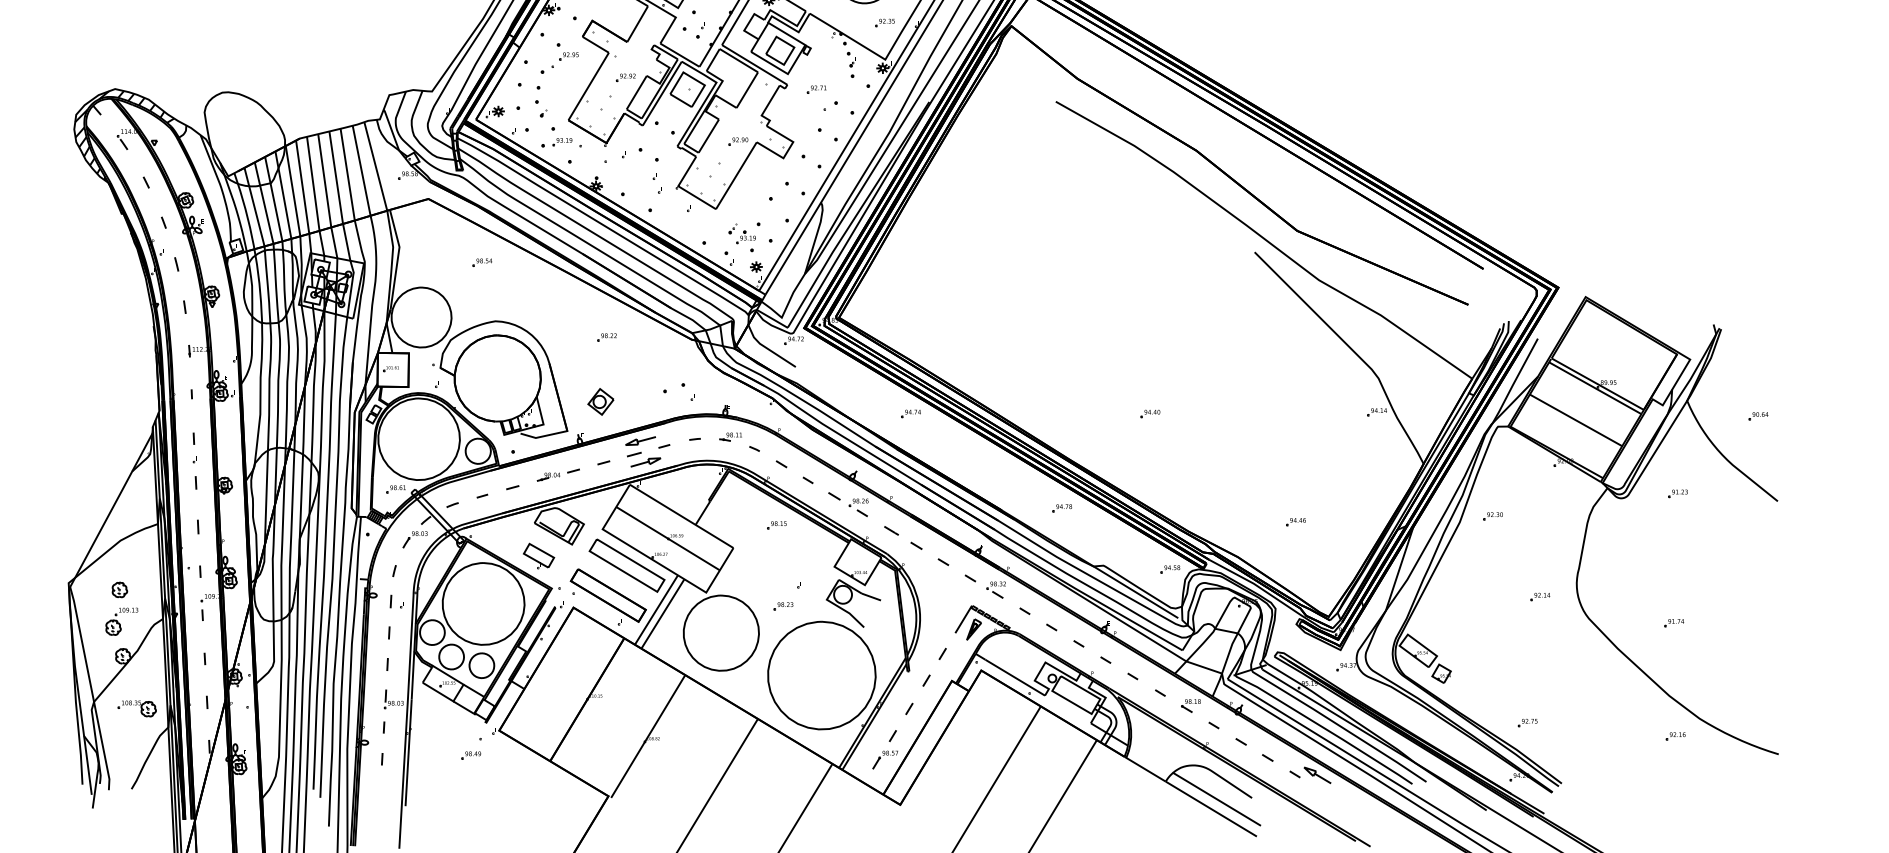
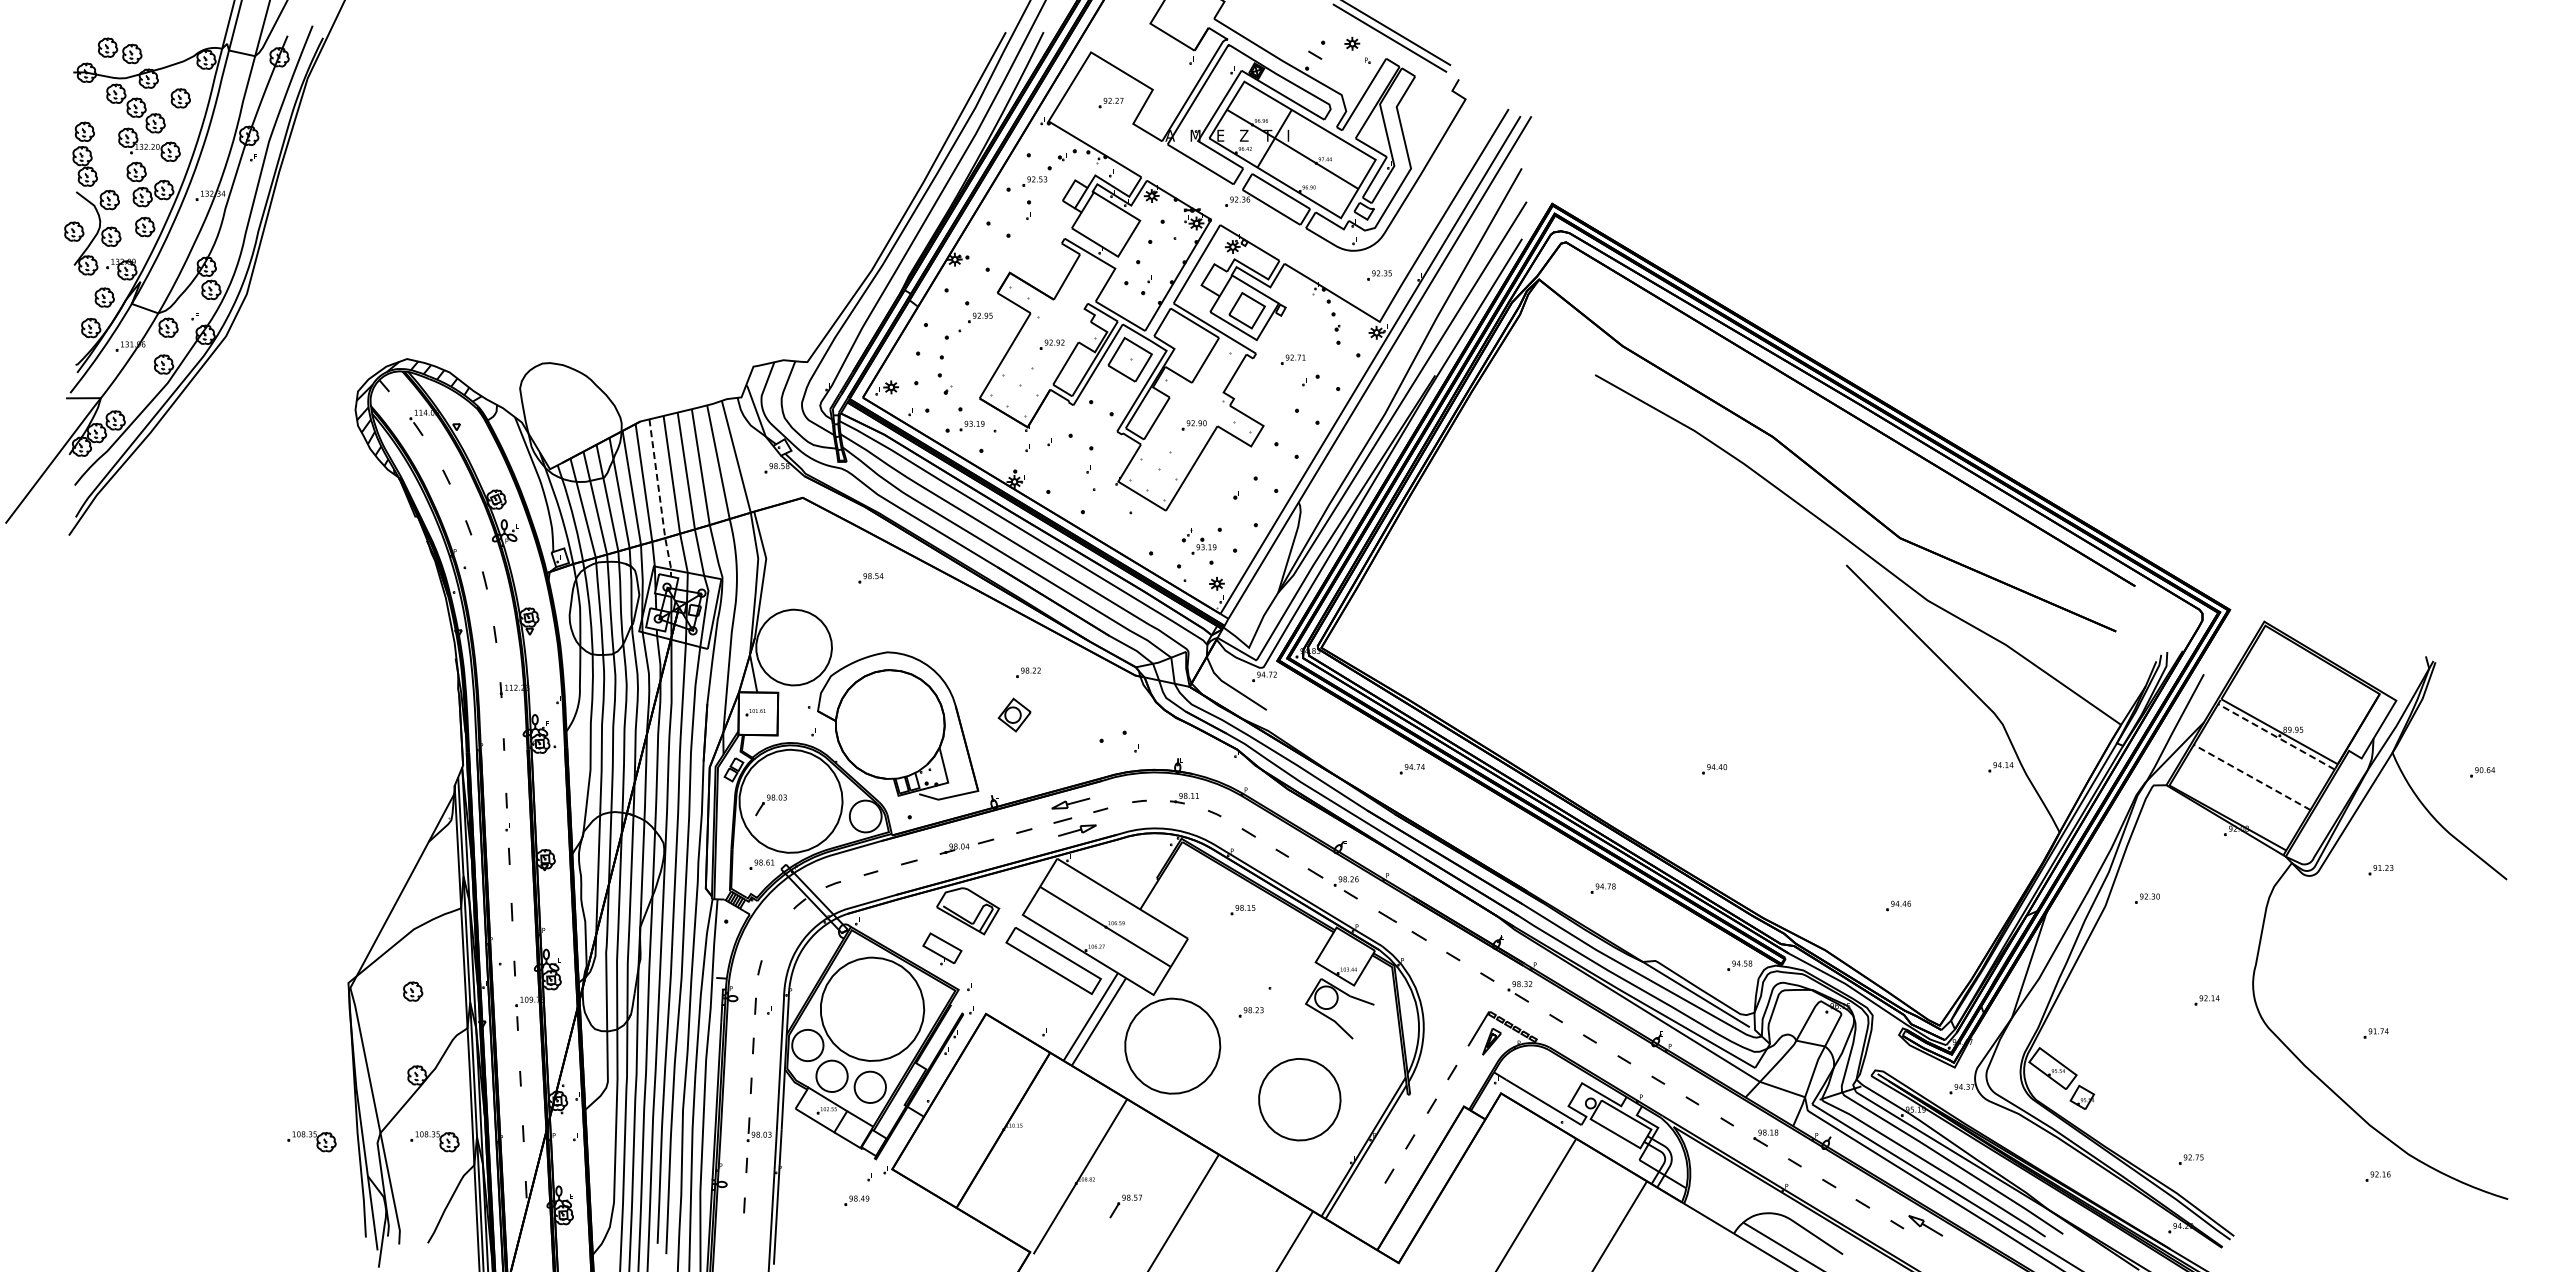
line: (315, 201) -> (660, 500), solid -> dashed
line: (1595, 387) -> (2276, 736), solid -> dashed
part: (600, 401) -> (1014, 714), moved
line: (1576, 420) -> (2252, 777), solid -> dashed
part: (414, 539) -> (770, 805), moved
part: (607, 595) -> (1029, 998), removed
part: (121, 621) -> (415, 1031), removed
part: (821, 675) -> (1299, 1099), size x0.6
part: (39, 708) -> (311, 1141), added
part: (885, 760) -> (1125, 1206), moved

